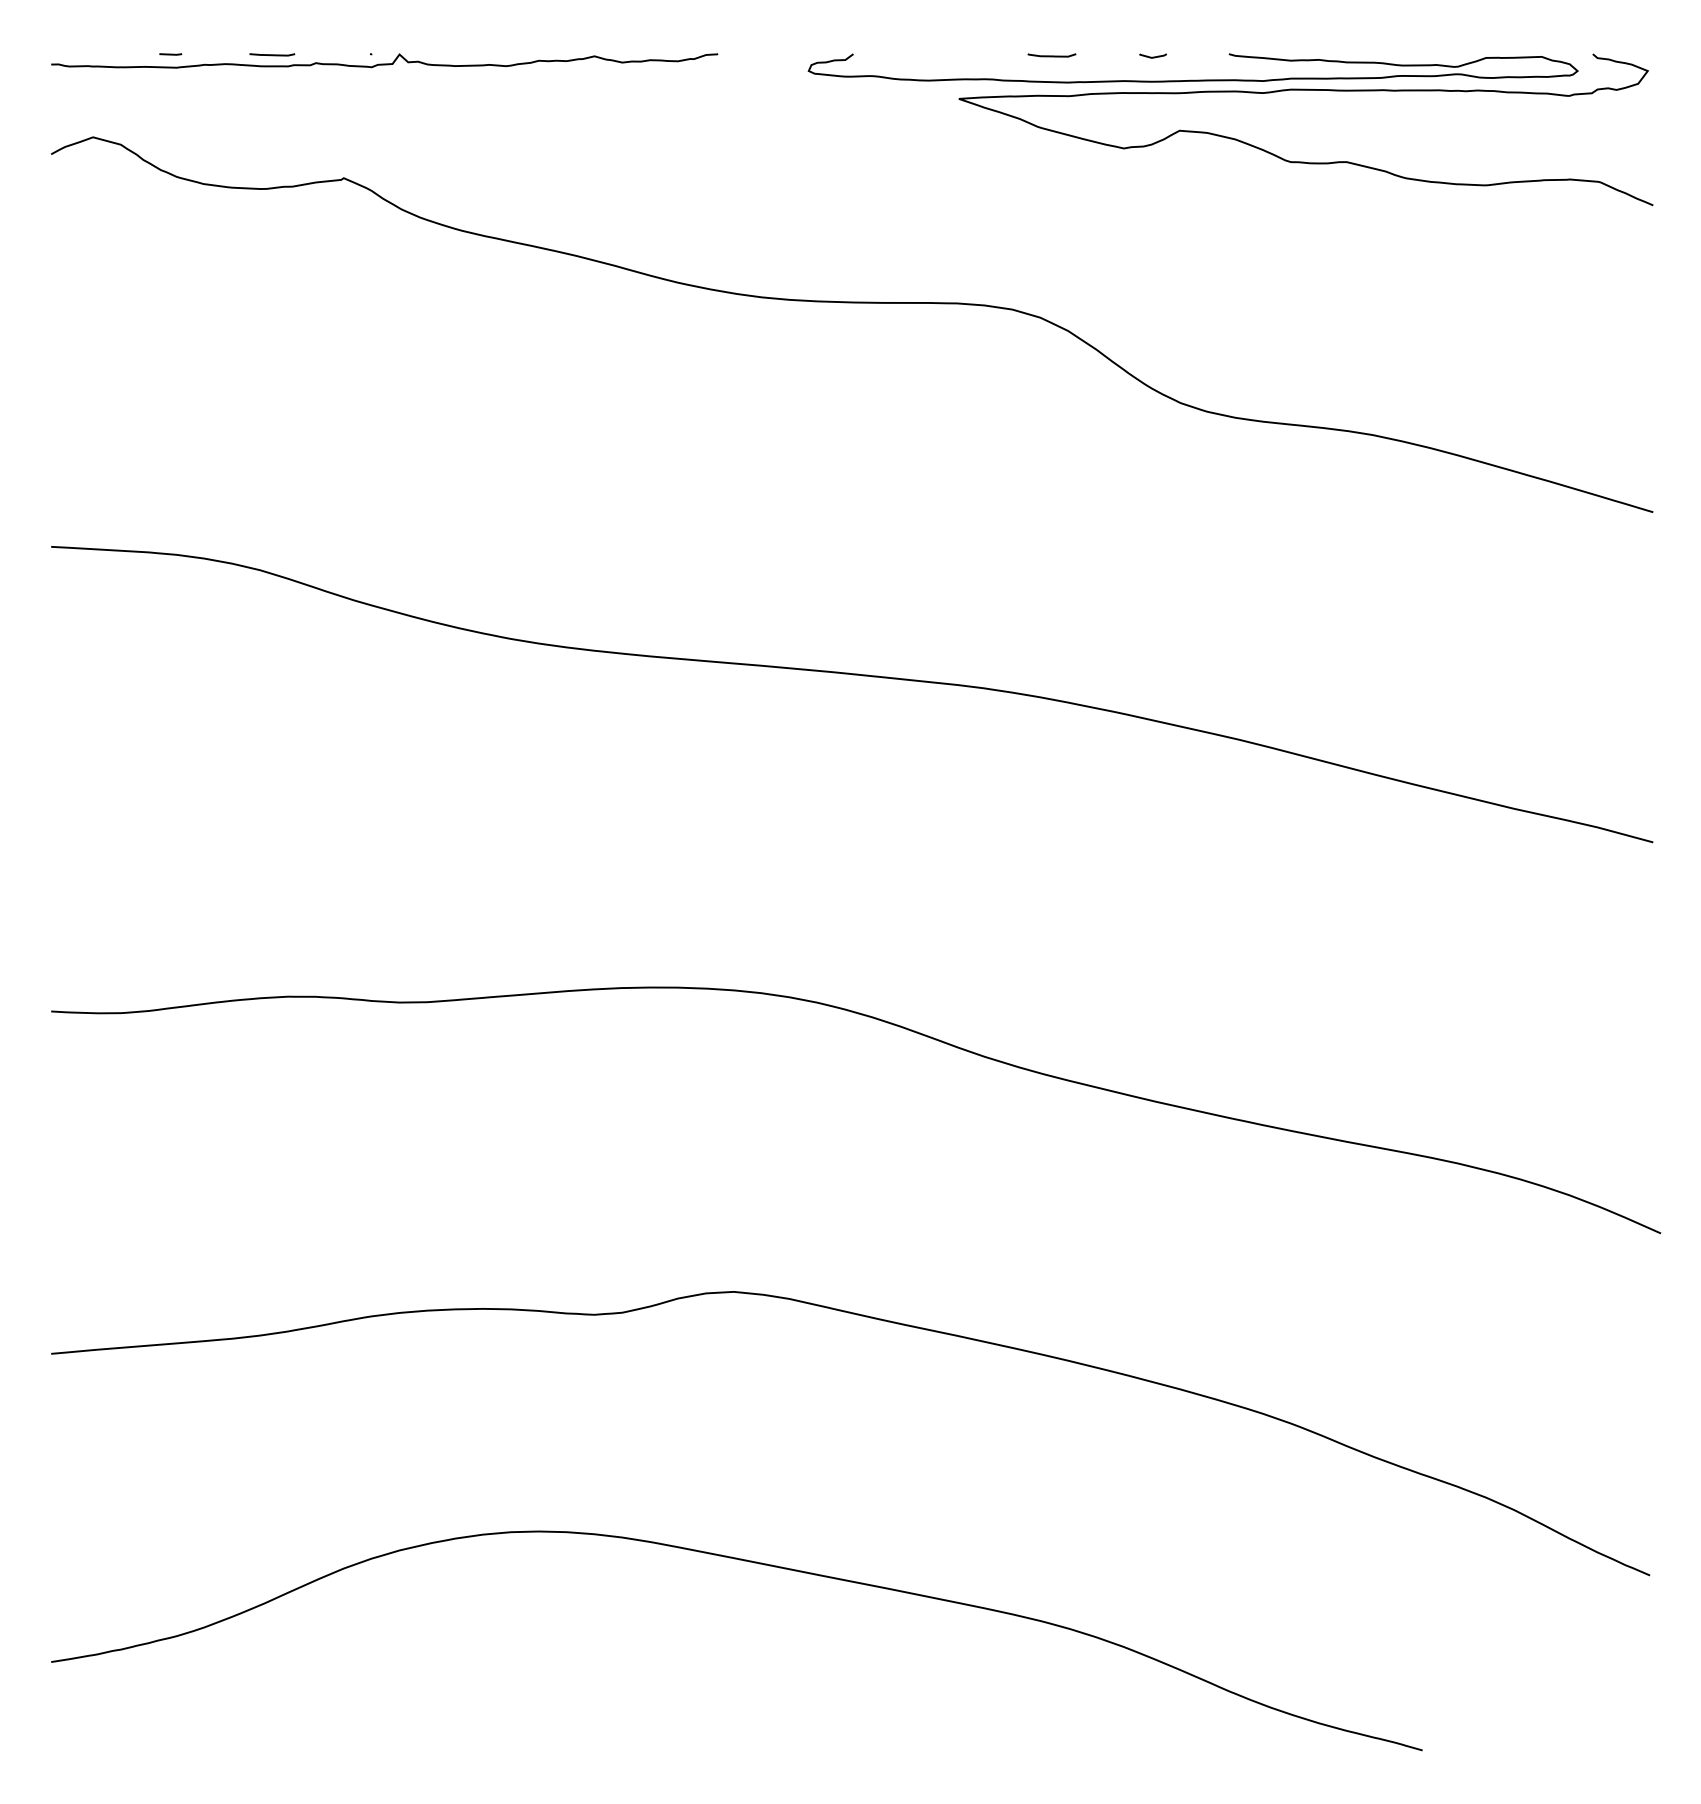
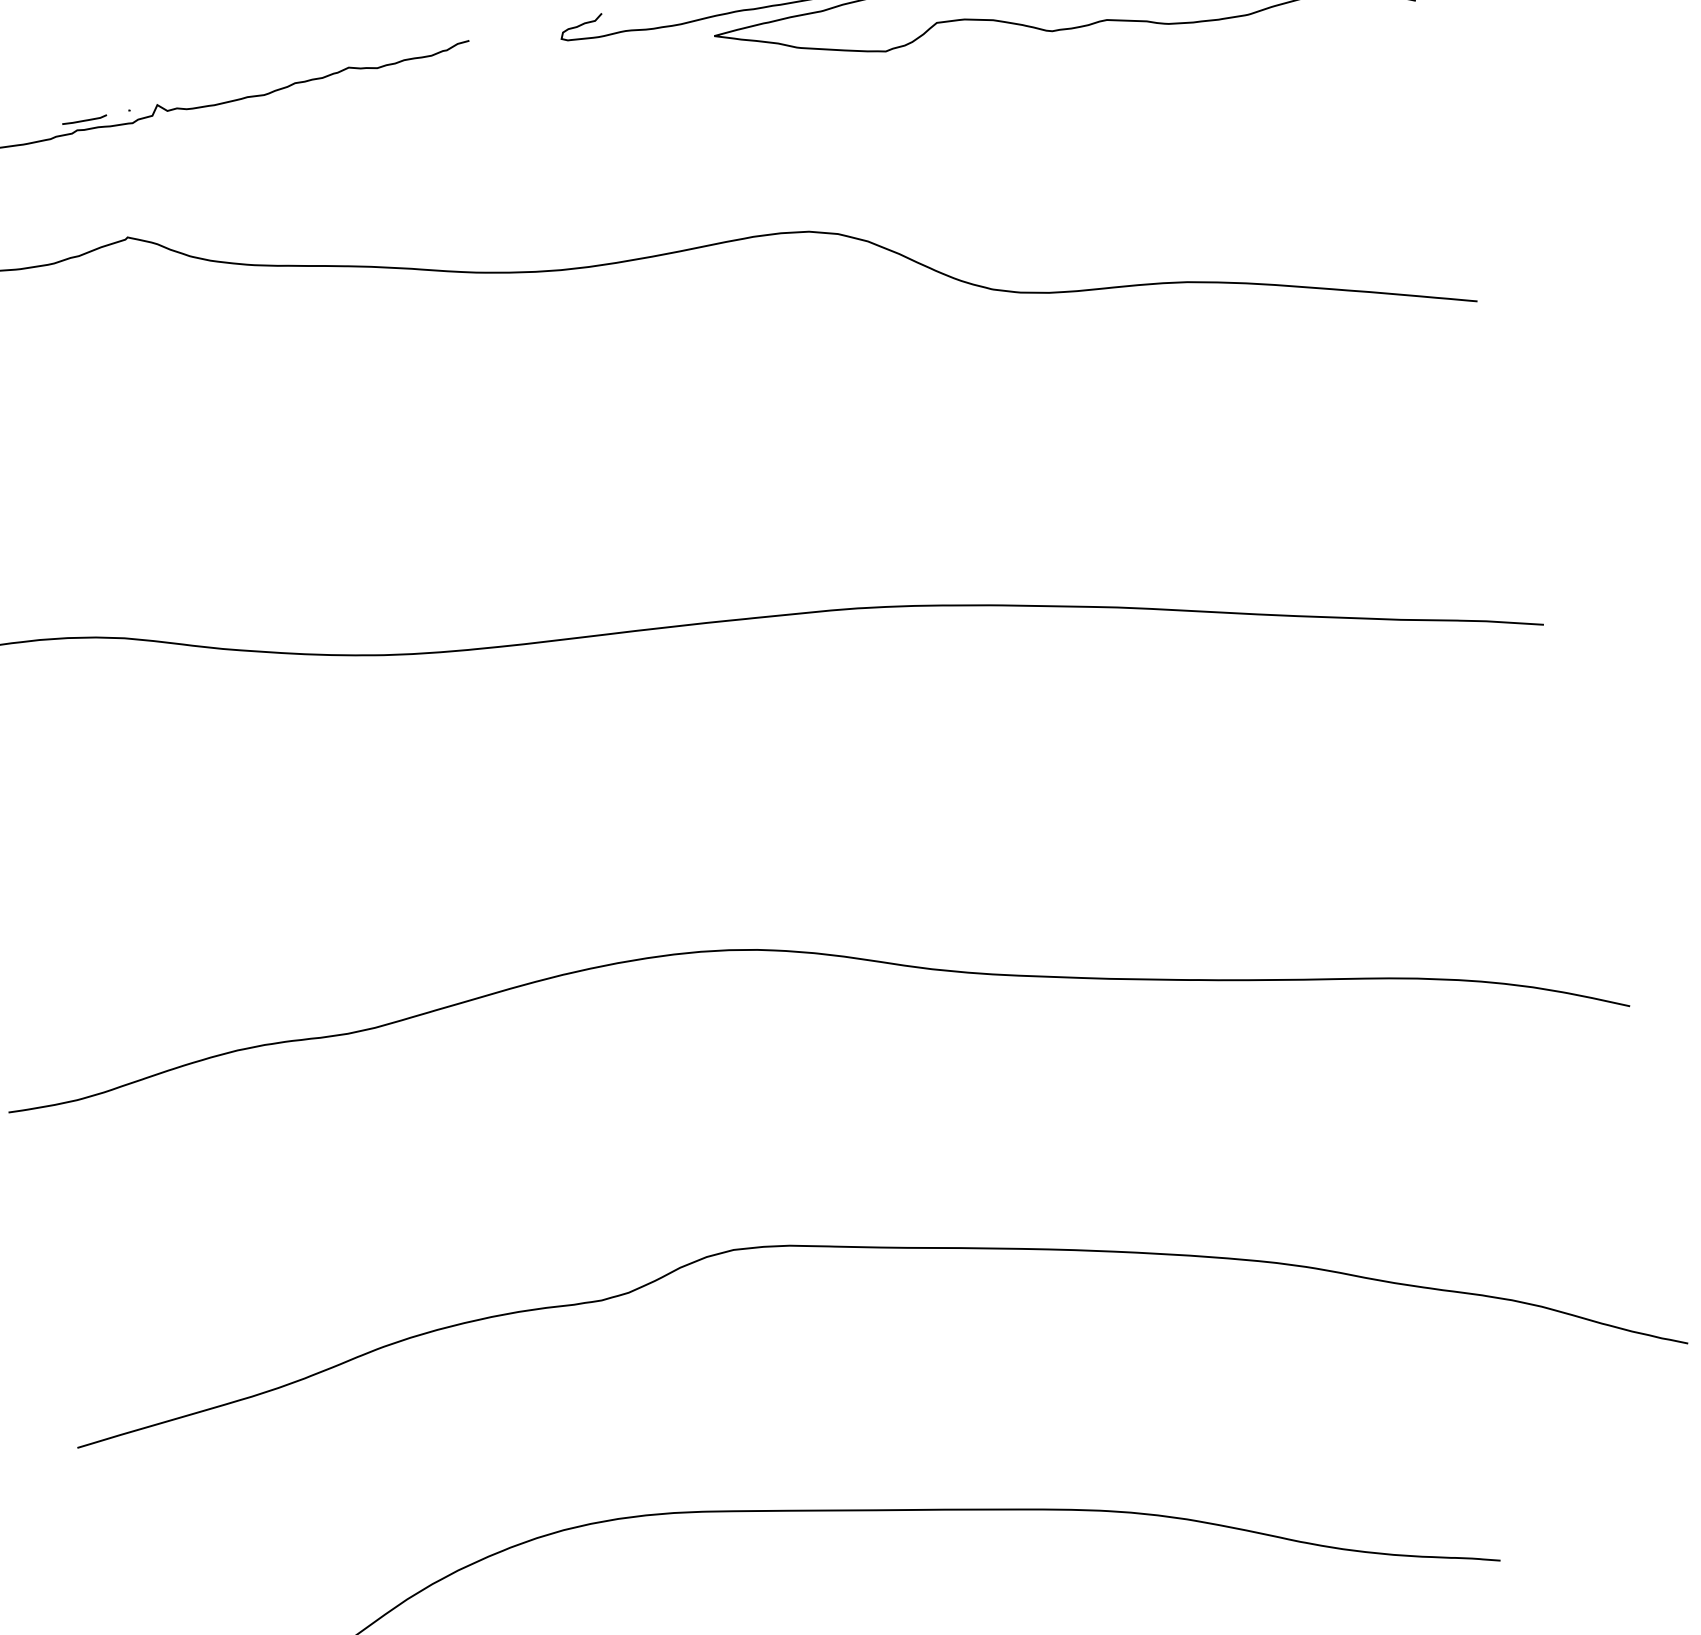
line: (272, 54) -> (84, 119), moved

